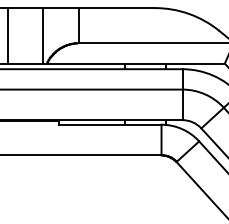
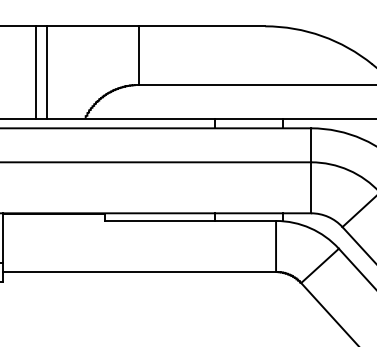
line: (7, 35) -> (35, 72), moved
line: (43, 35) -> (47, 72), moved

